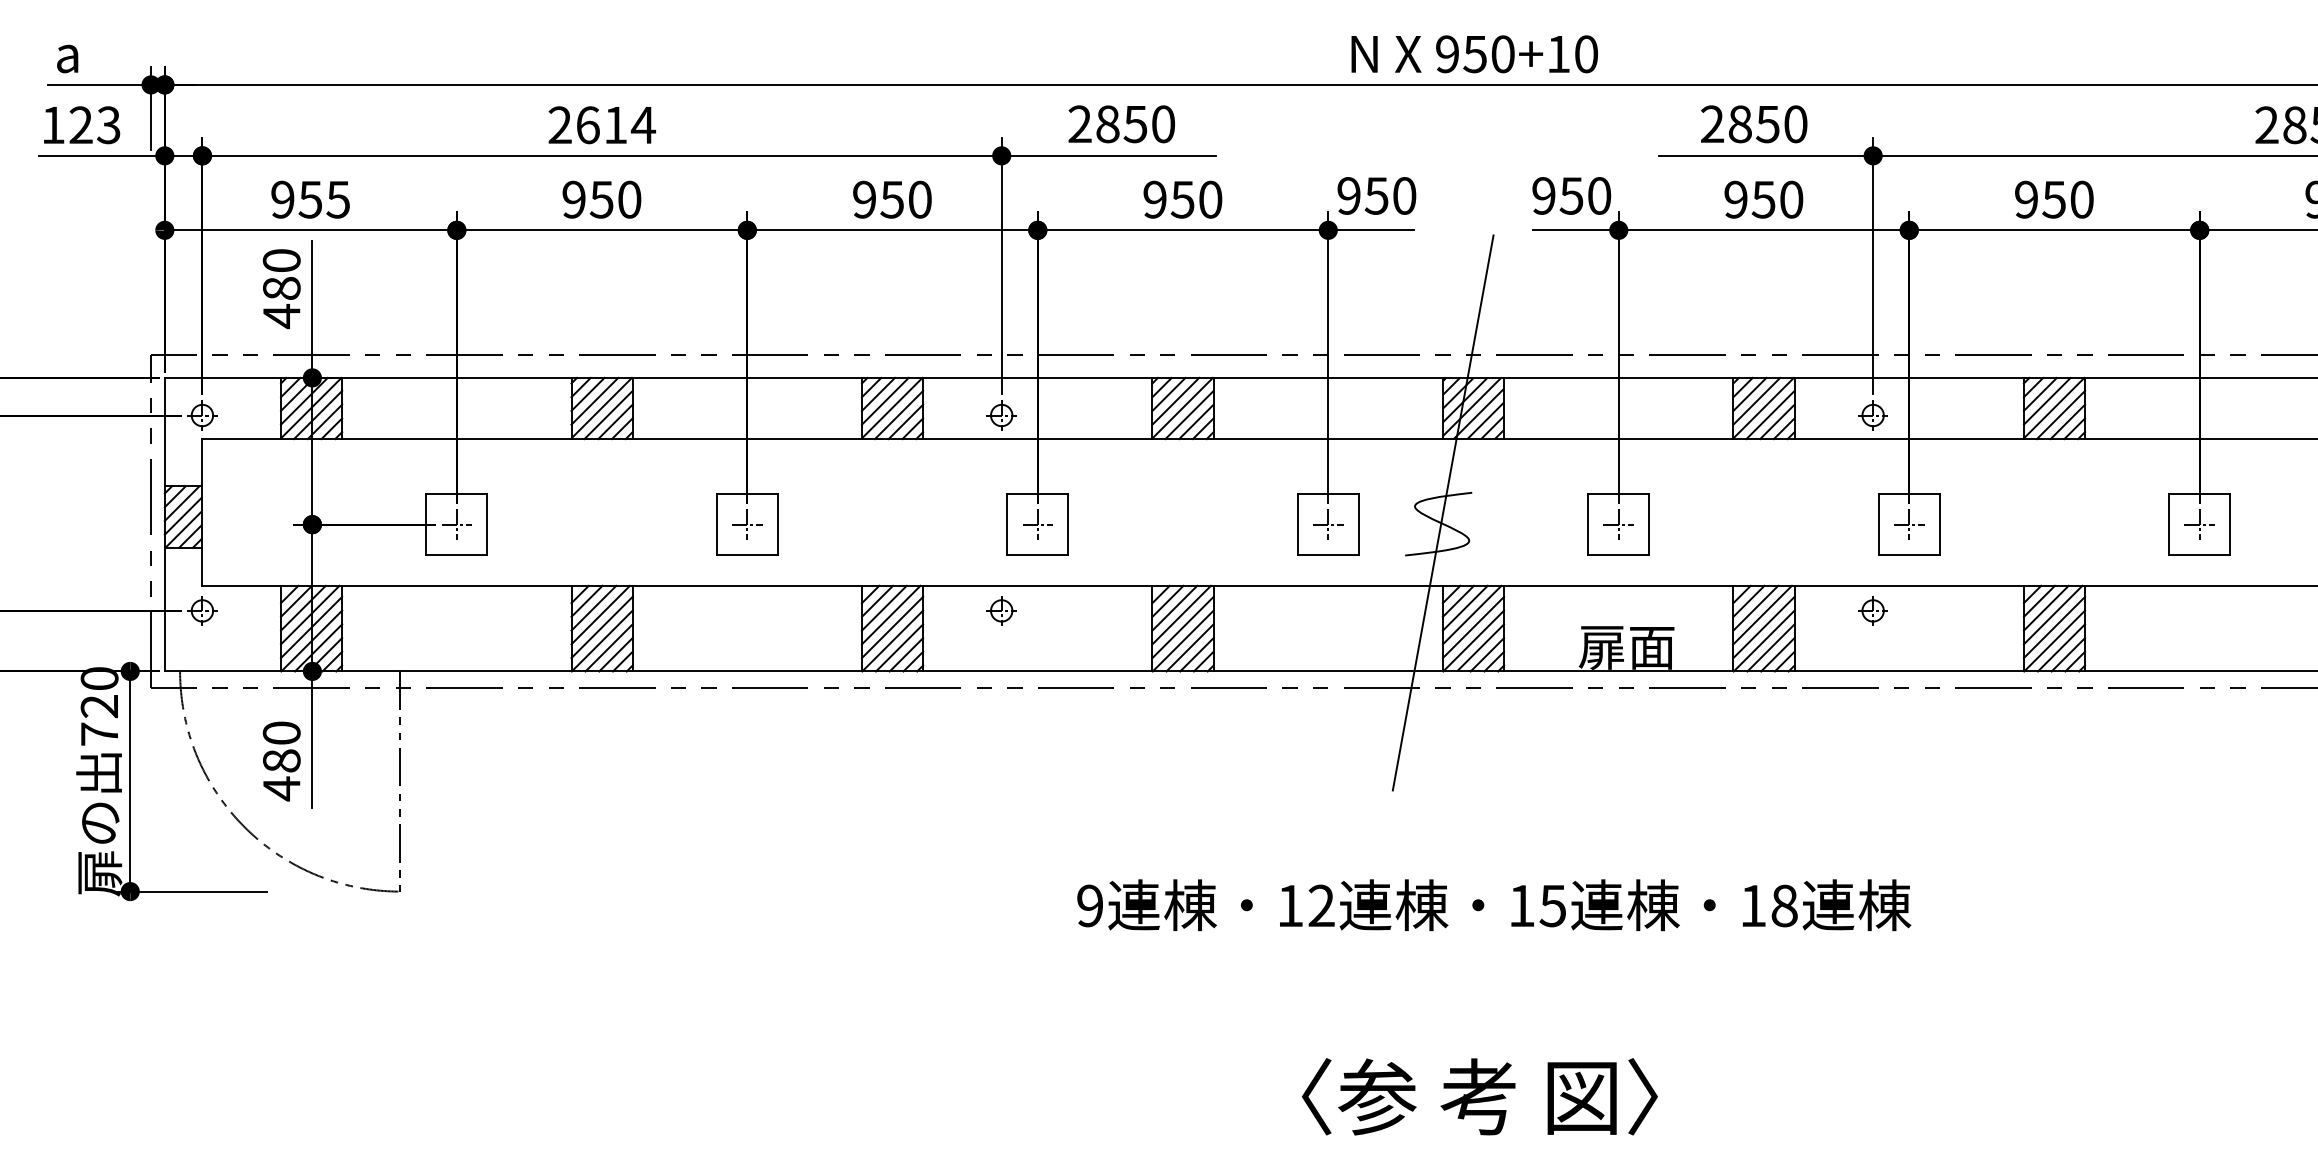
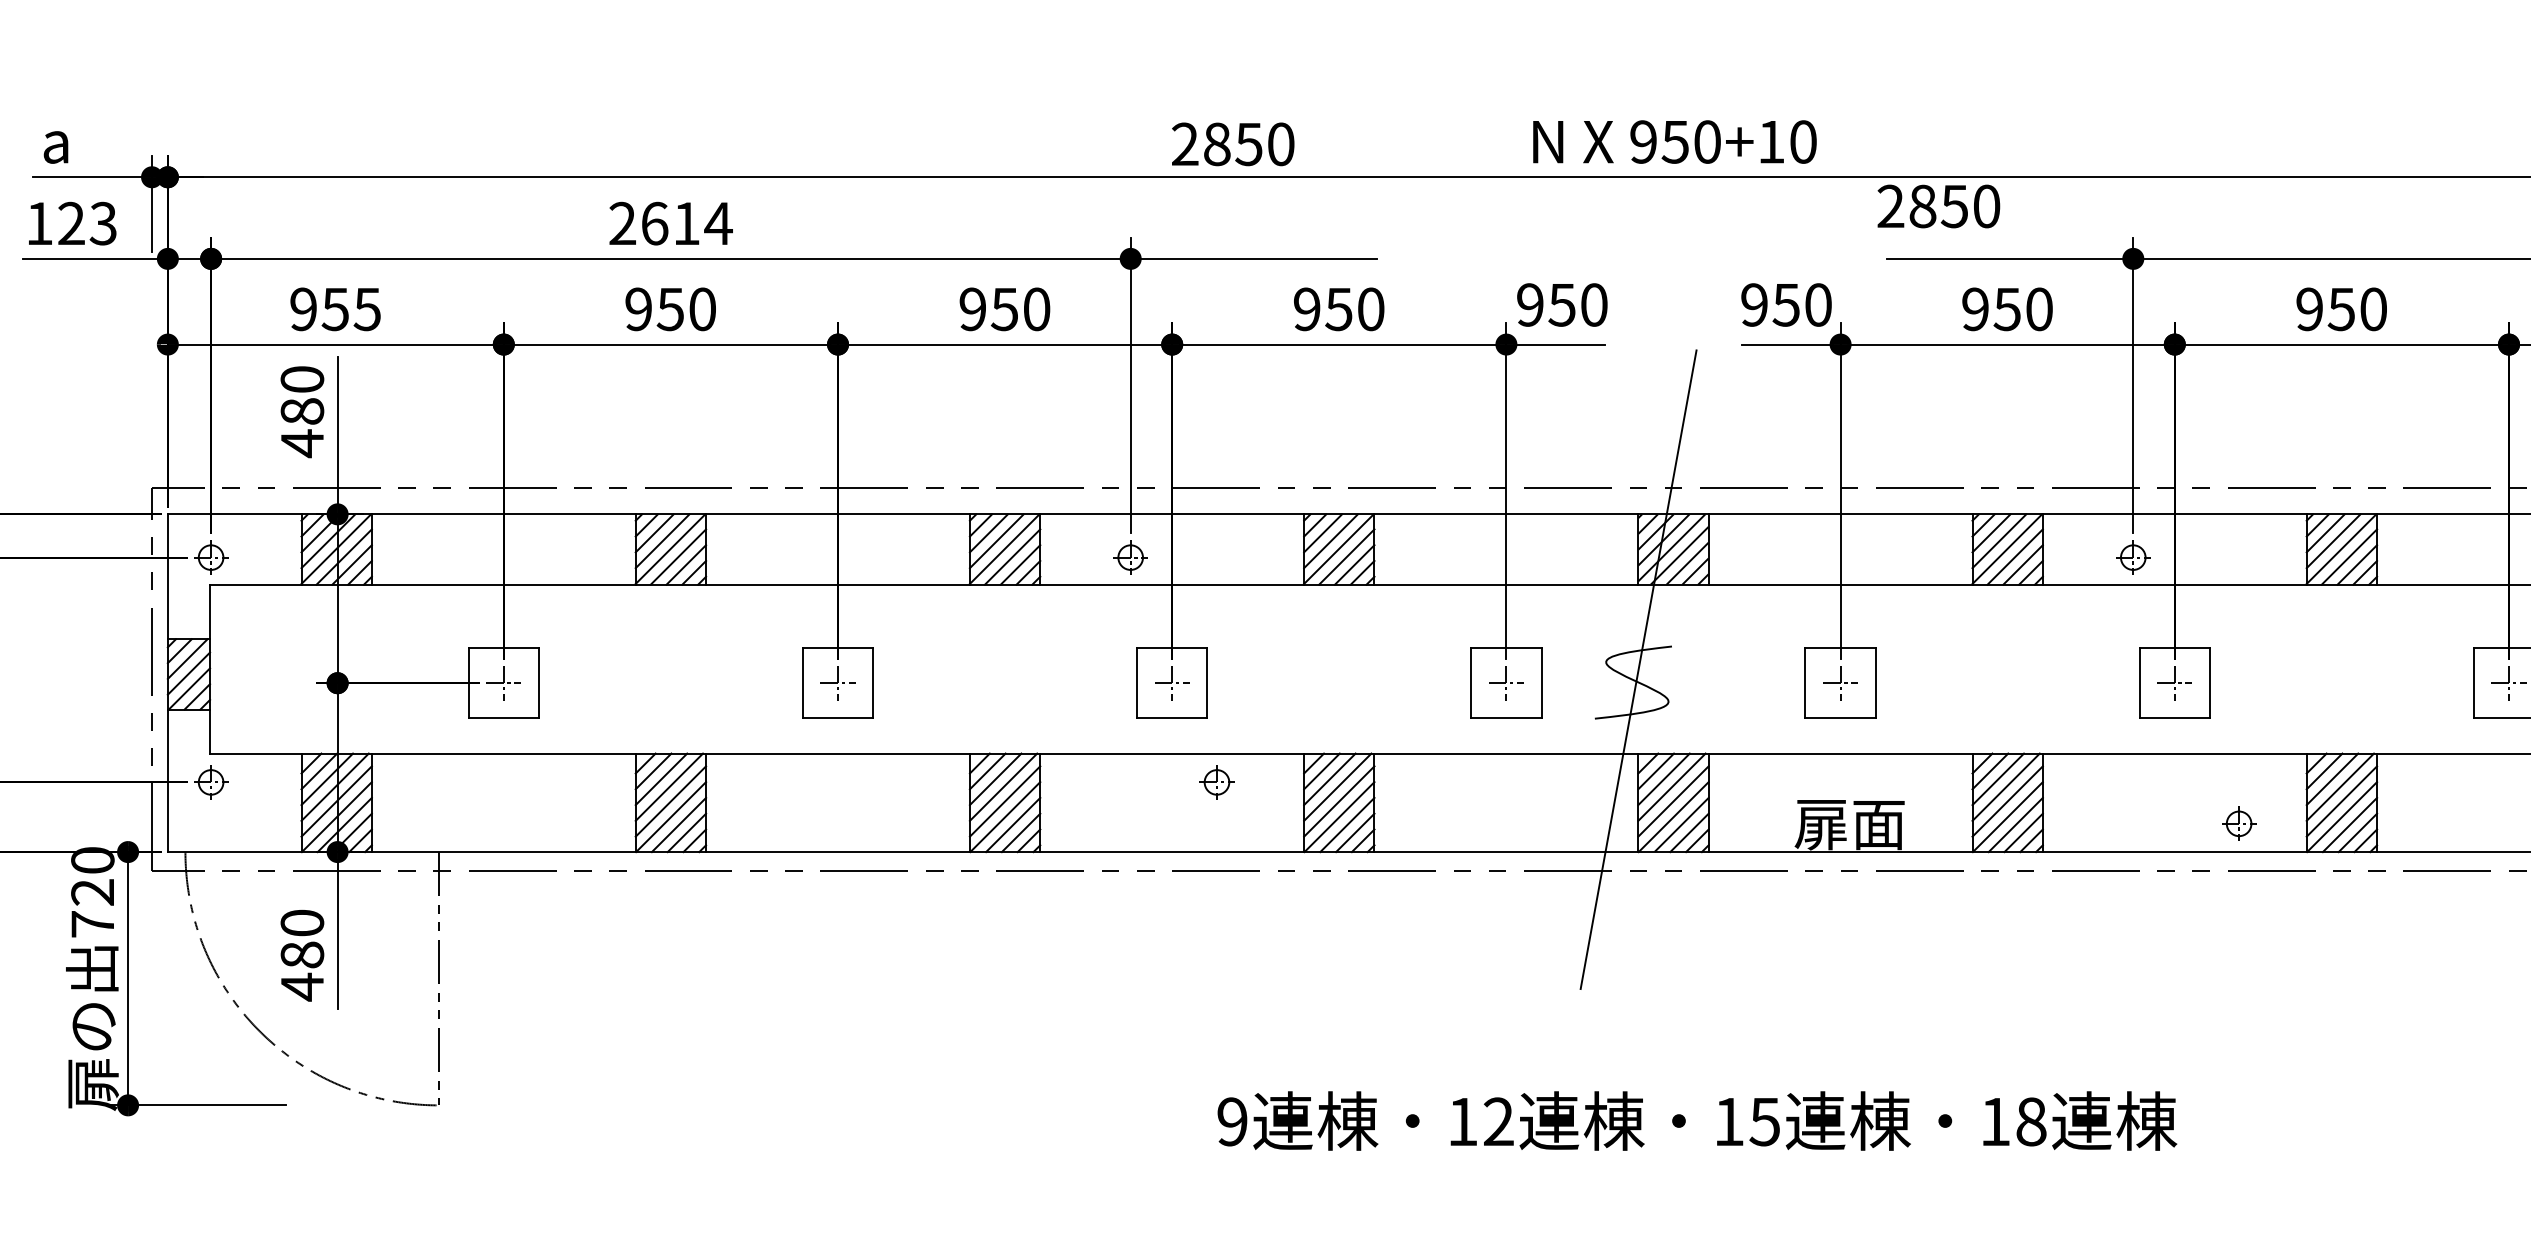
text: (1121, 124) -> (1232, 144), moved
text: (1754, 124) -> (1939, 206), moved
part: (1001, 610) -> (1216, 781), moved
part: (1872, 610) -> (2238, 823), moved

